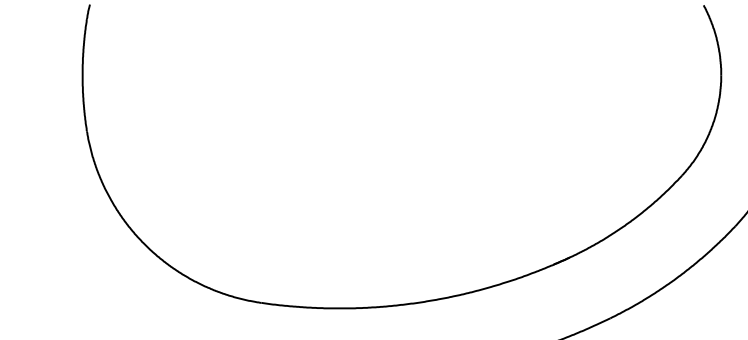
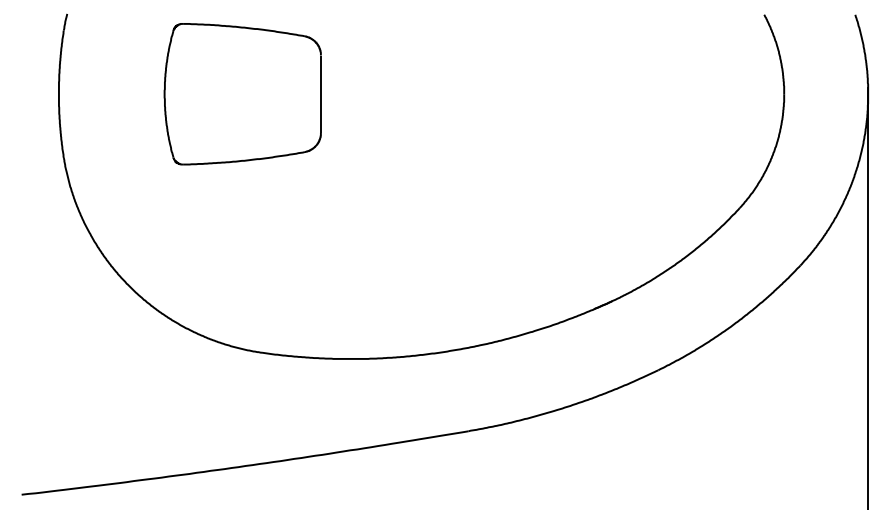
part: (244, 75) -> (242, 94), added

